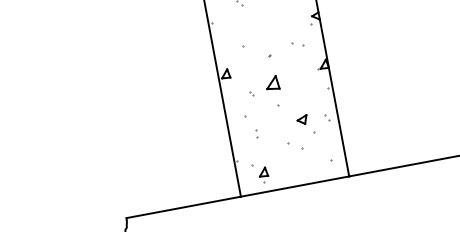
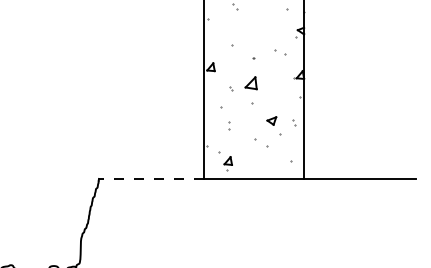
line: (183, 206) -> (151, 178), solid -> dashed

